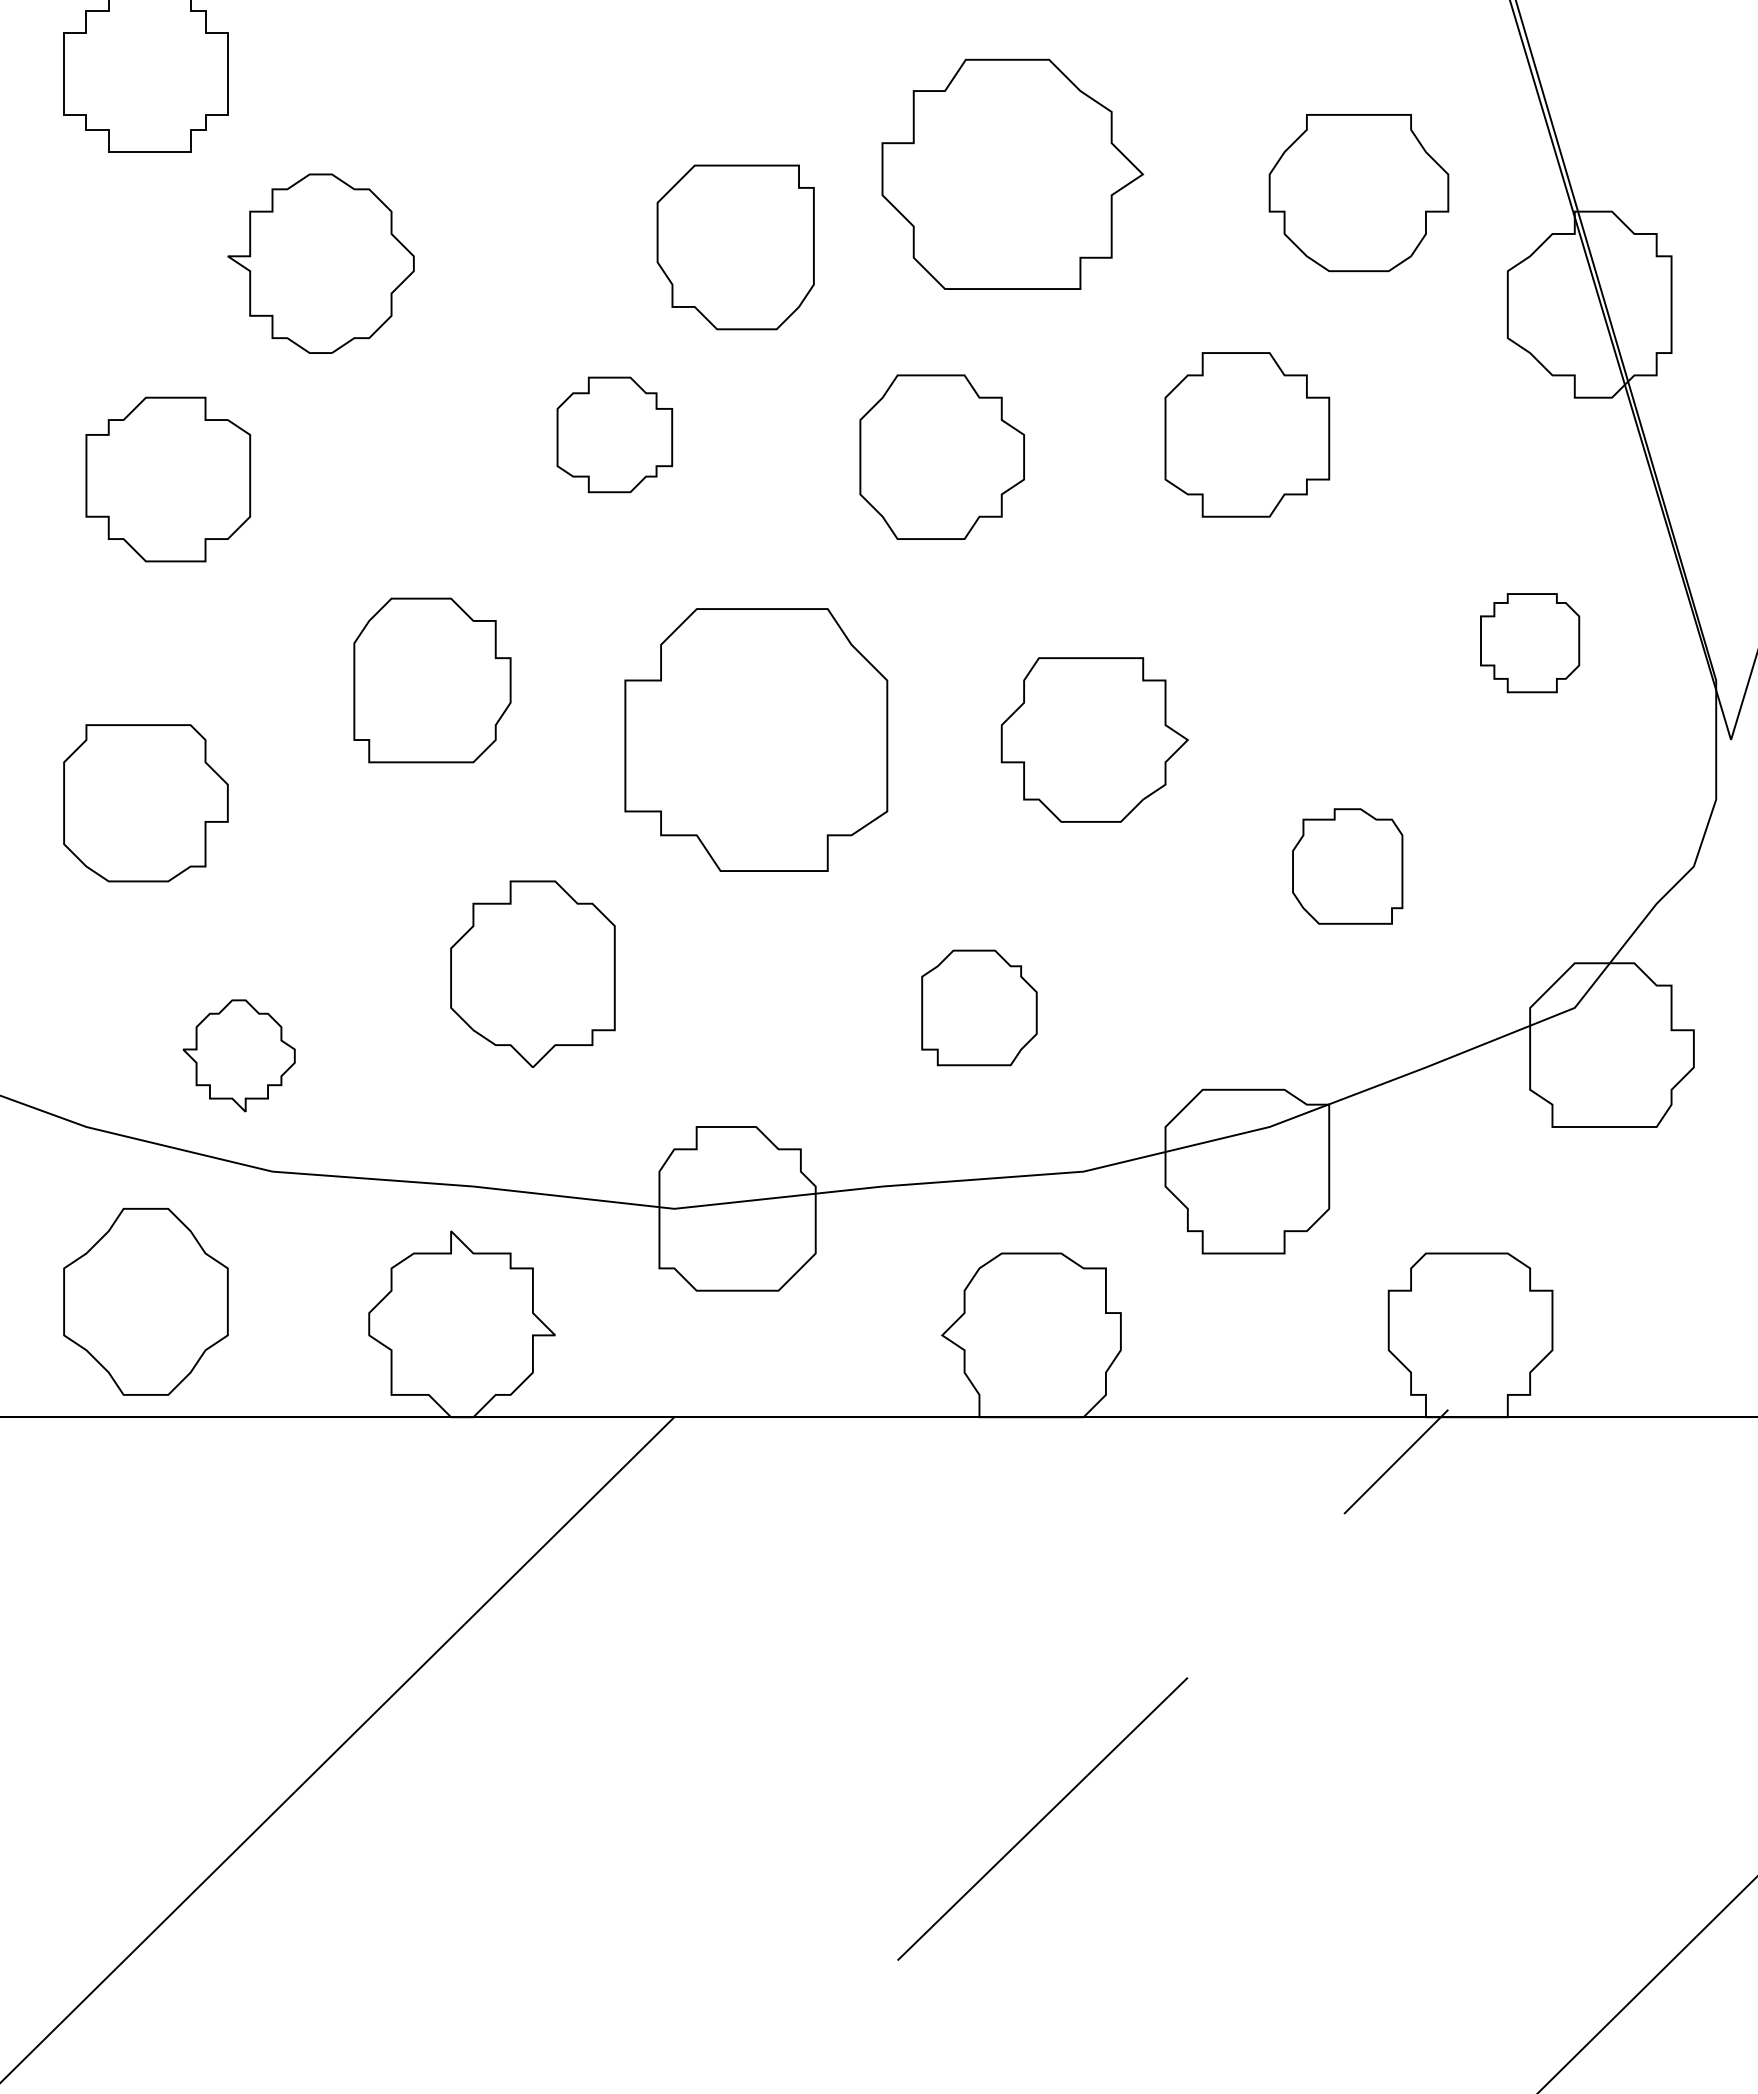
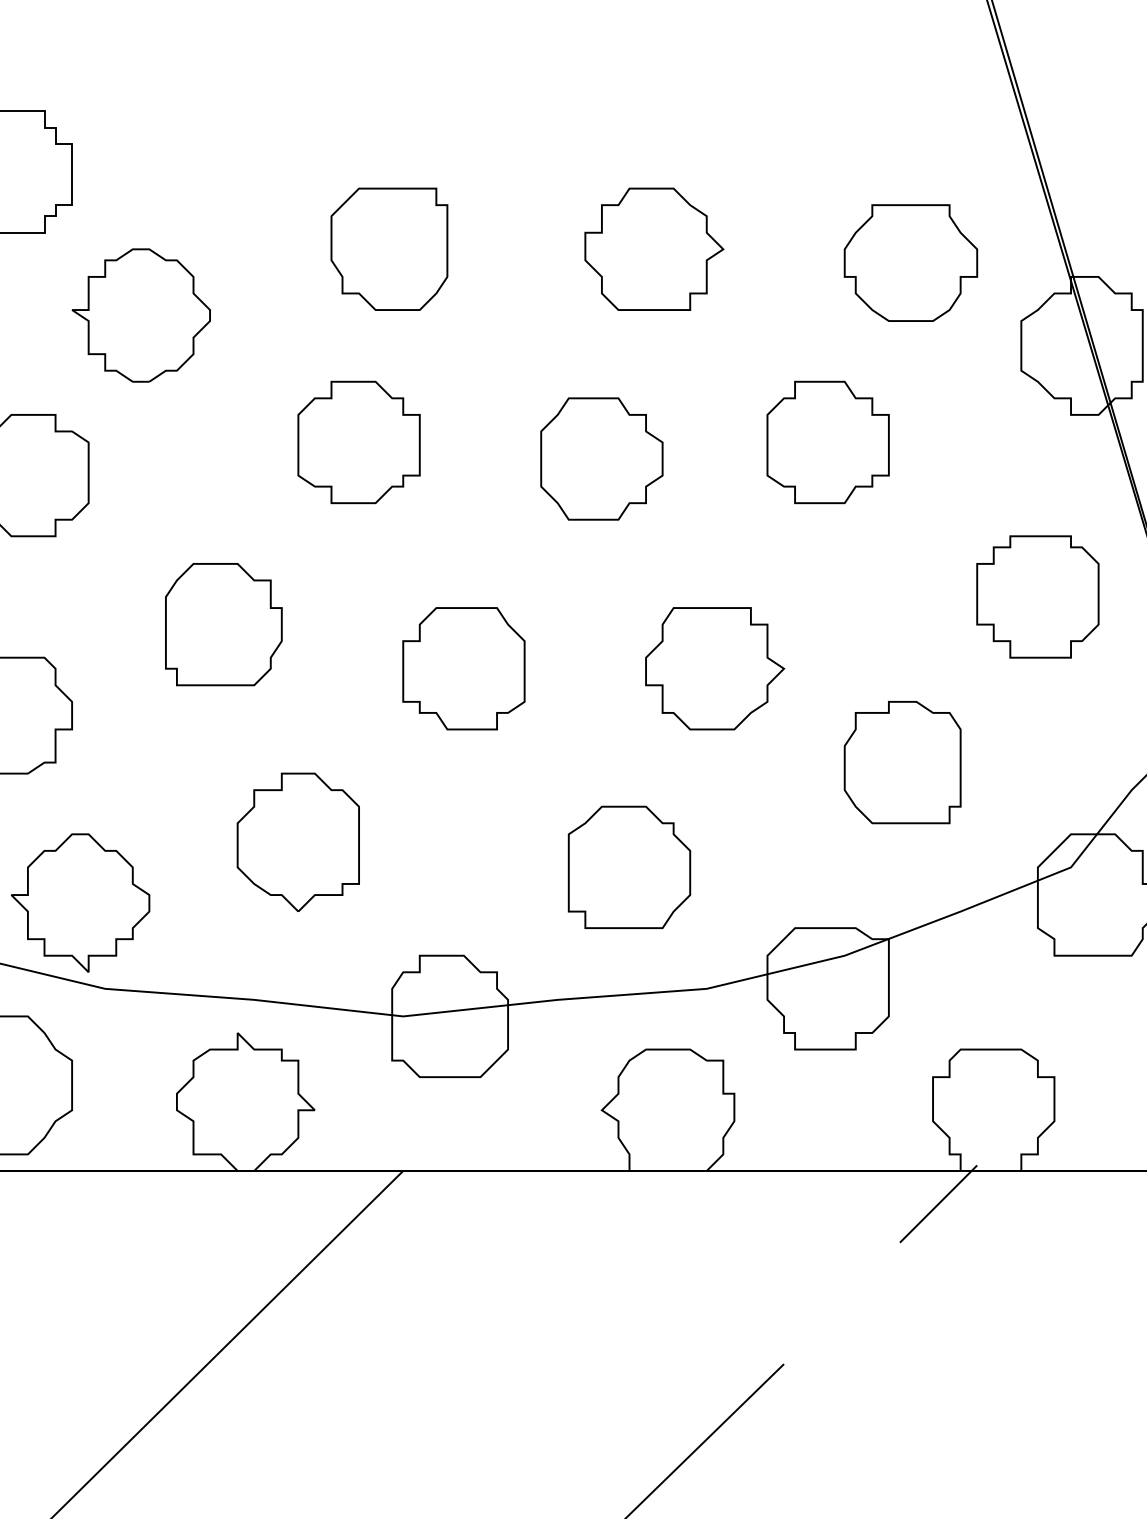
part: (1013, 174) -> (654, 249), size x0.71
part: (735, 247) -> (389, 249), moved
part: (614, 434) -> (358, 442), size x1.43
part: (1529, 642) -> (1037, 596), size x1.67
part: (755, 739) -> (463, 668), size x0.62
part: (1347, 866) -> (902, 762), size x1.43
part: (979, 1007) -> (629, 867), size x1.43
part: (238, 1055) -> (80, 902), size x1.67

